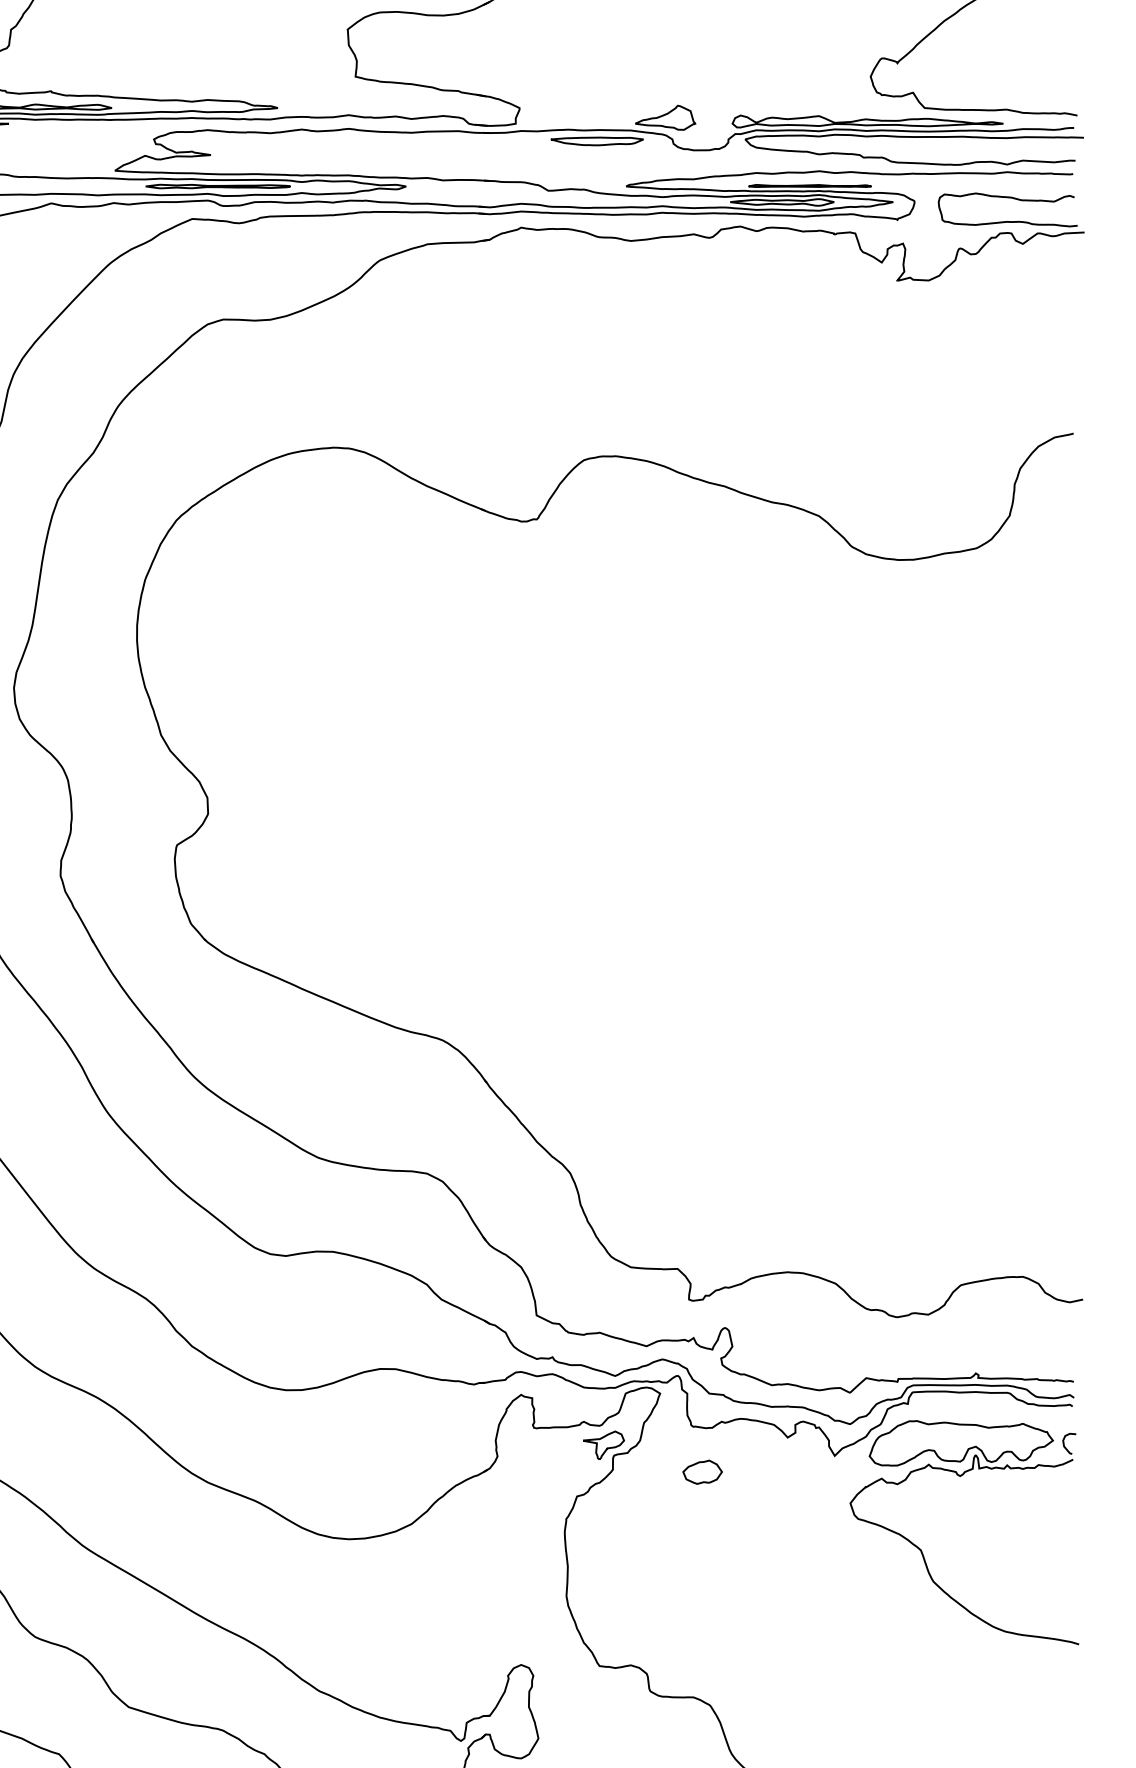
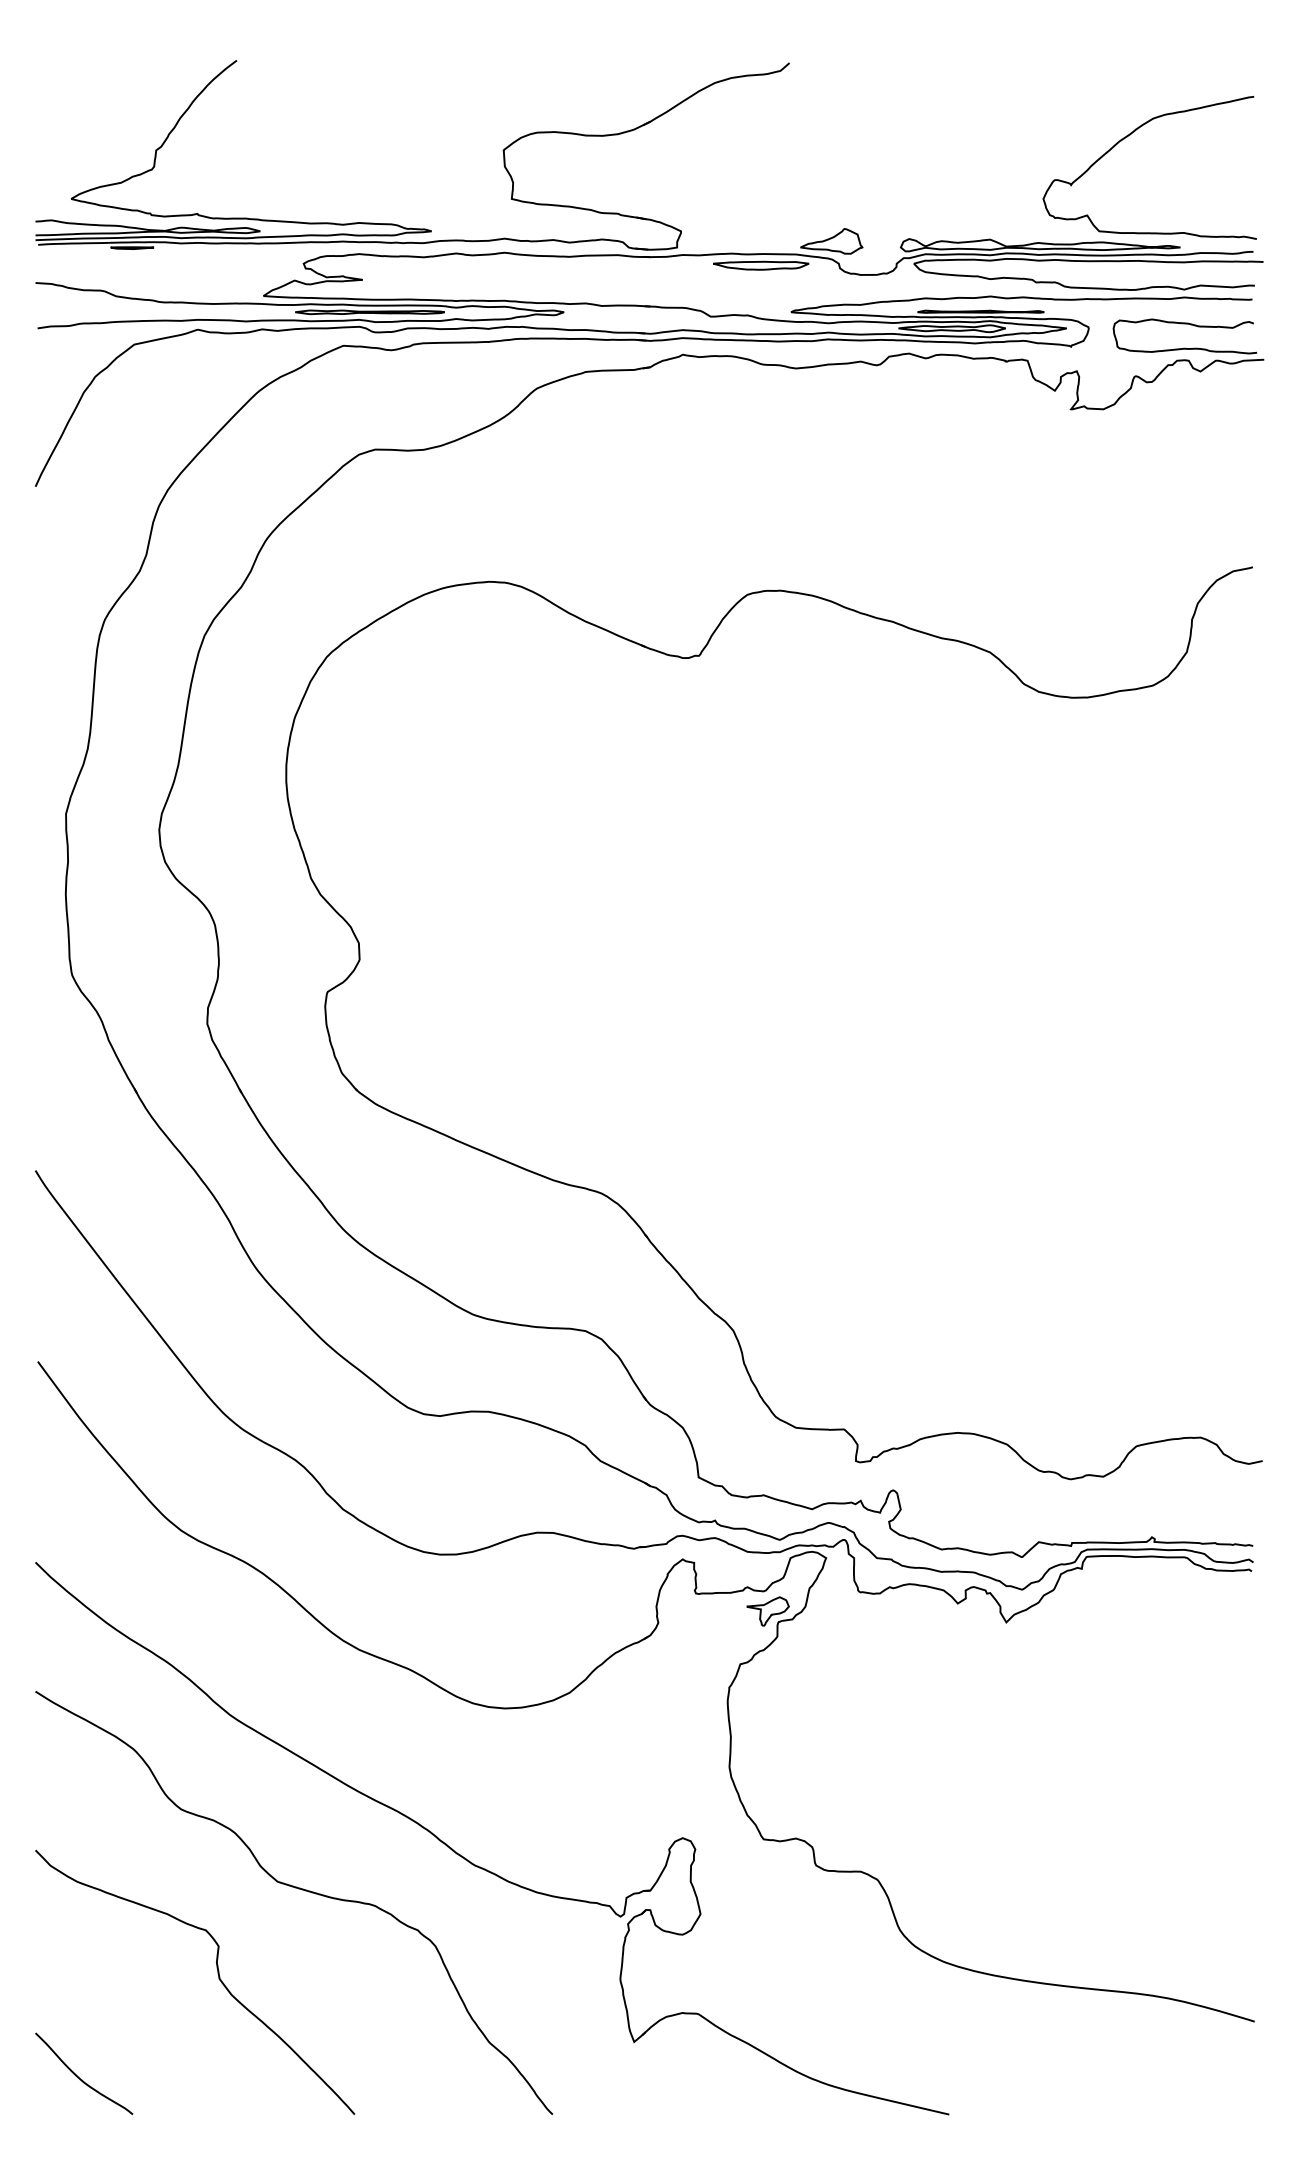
part: (702, 1472) -> (869, 1639), removed
part: (922, 1549) -> (1096, 1719), removed

